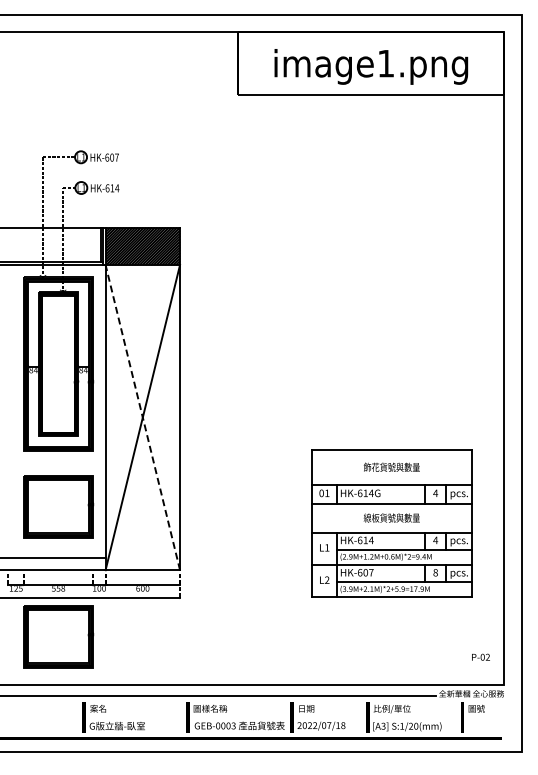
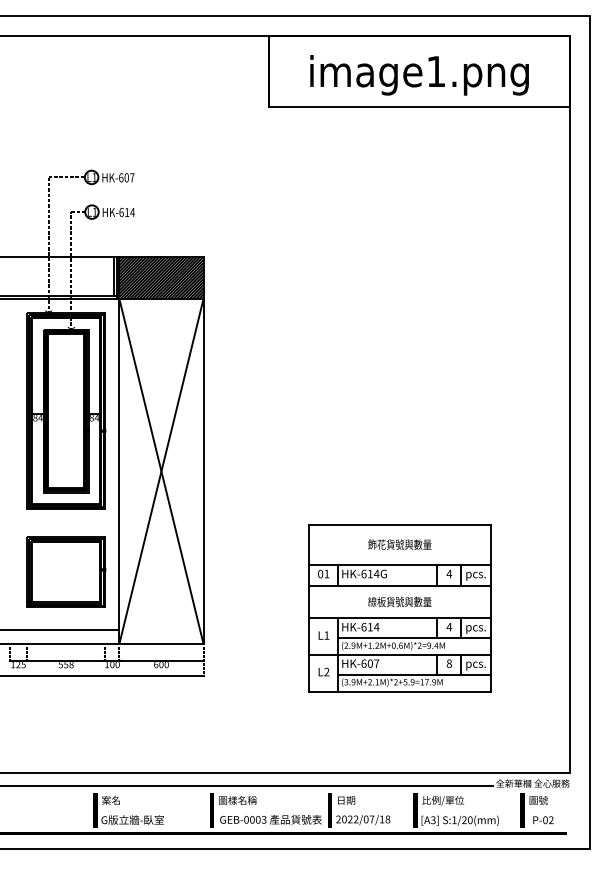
line: (142, 417) -> (161, 471), dashed -> solid
part: (391, 523) -> (399, 608), moved
part: (58, 636) -> (66, 718), removed
text: (480, 656) -> (542, 819), moved

